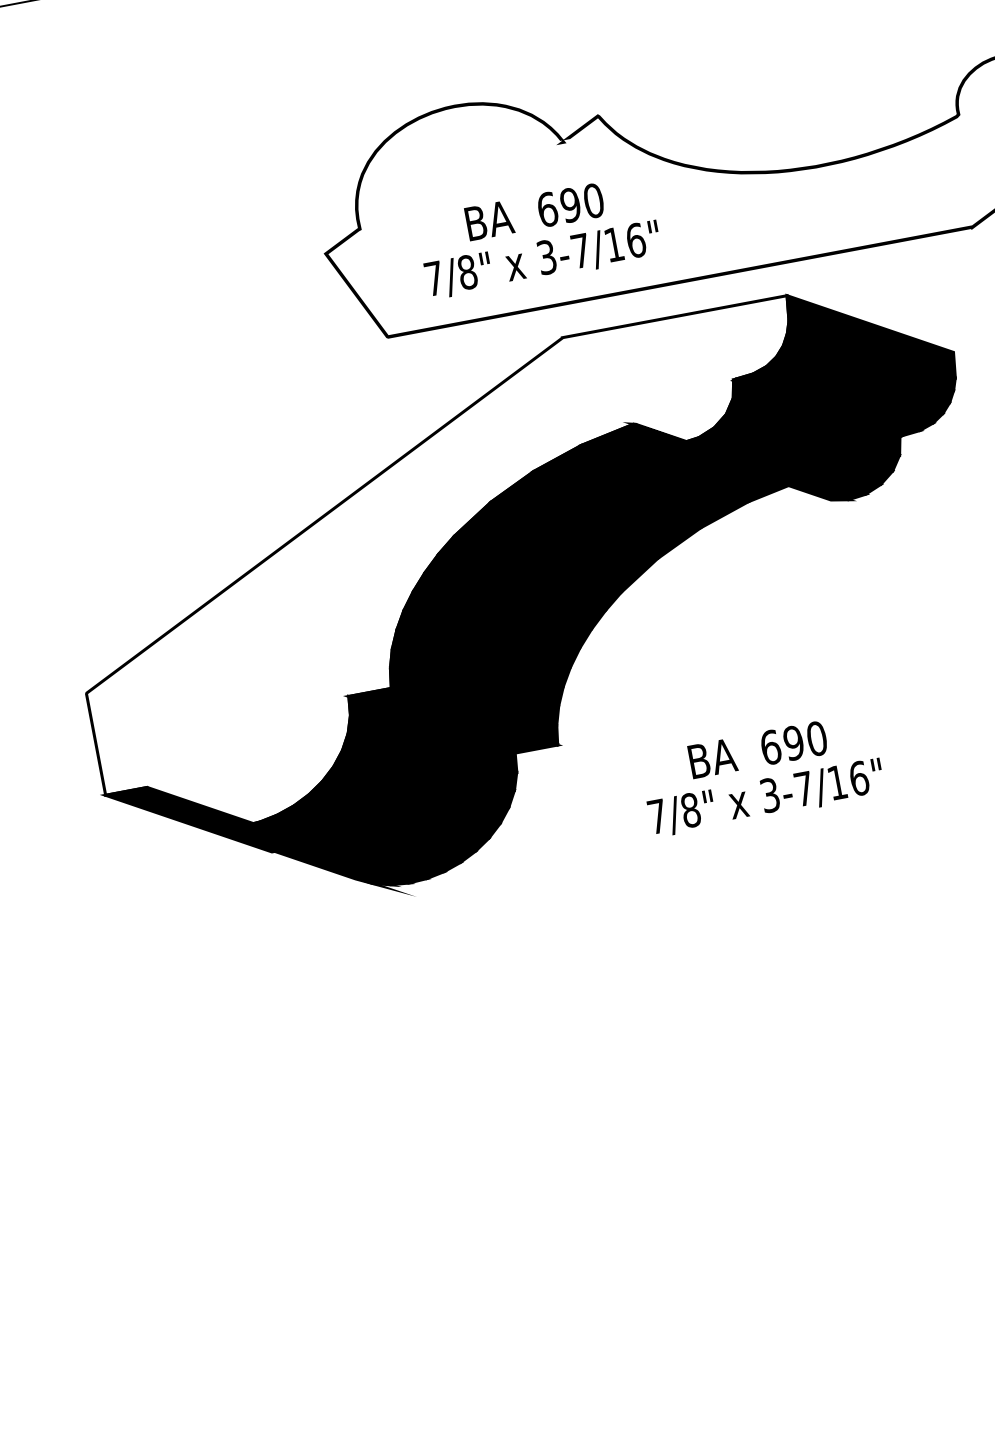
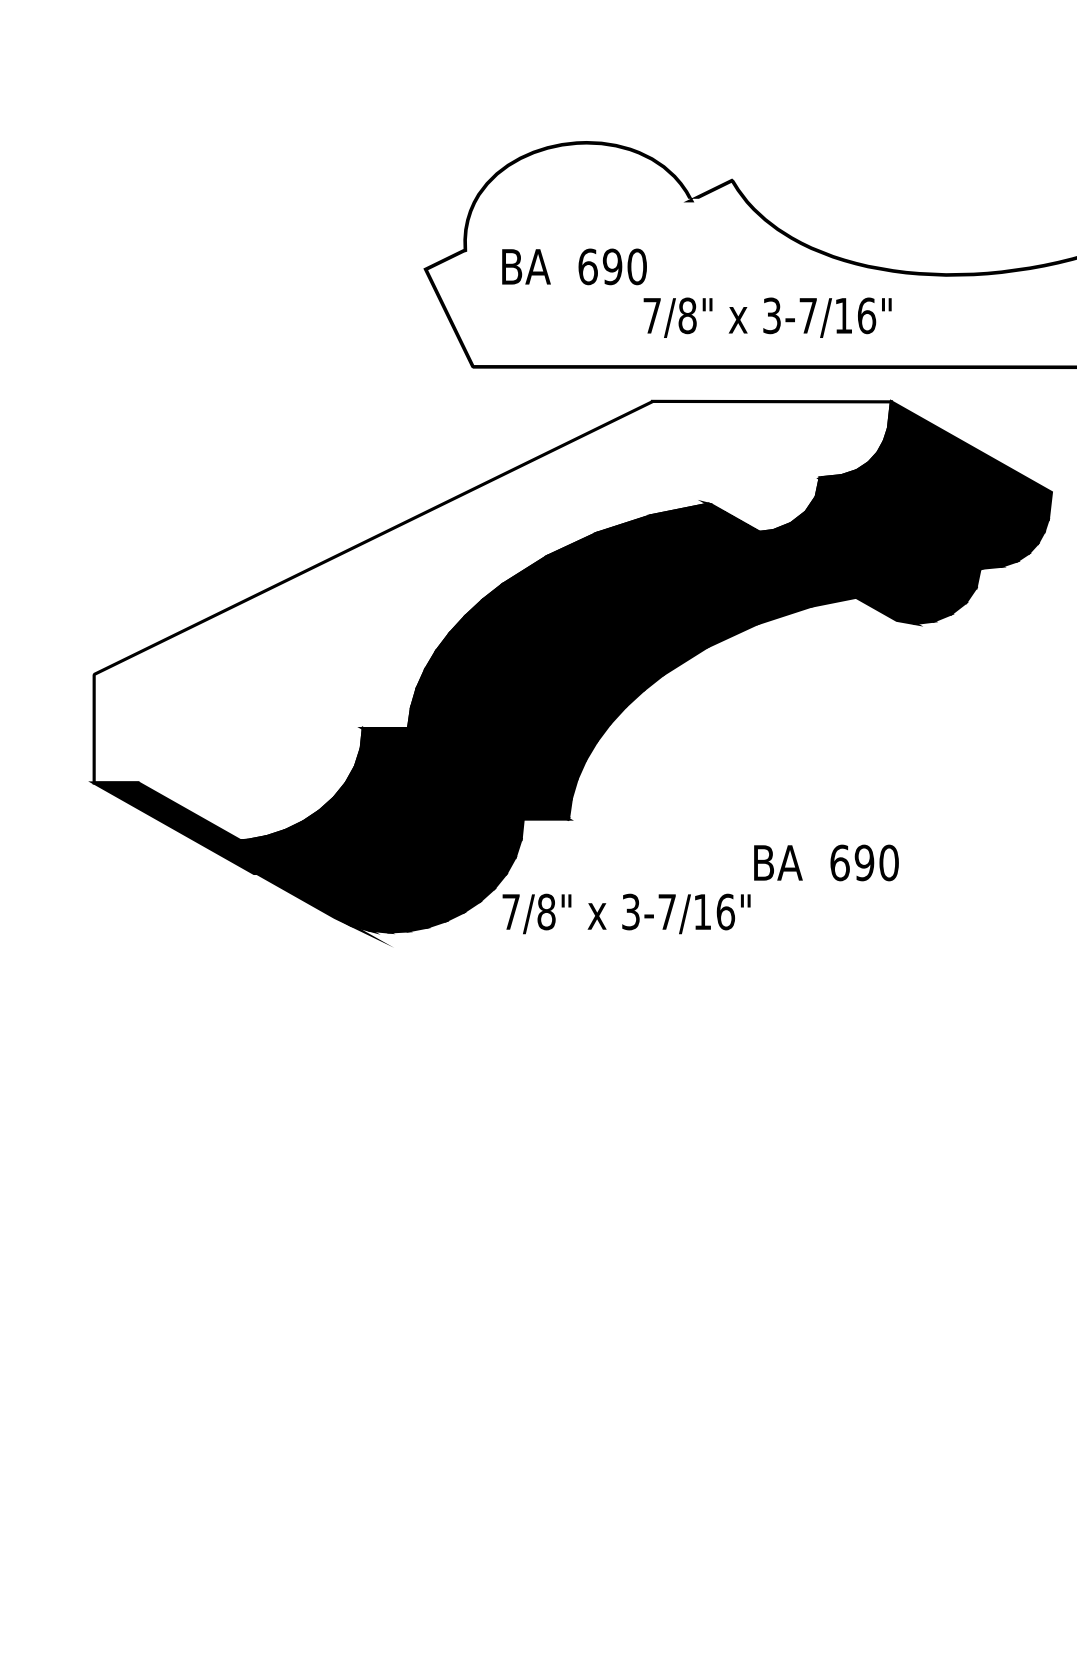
text: (534, 211) -> (574, 266), moved
text: (542, 259) -> (767, 317), moved
text: (758, 749) -> (826, 862), moved
text: (766, 797) -> (626, 913), moved

